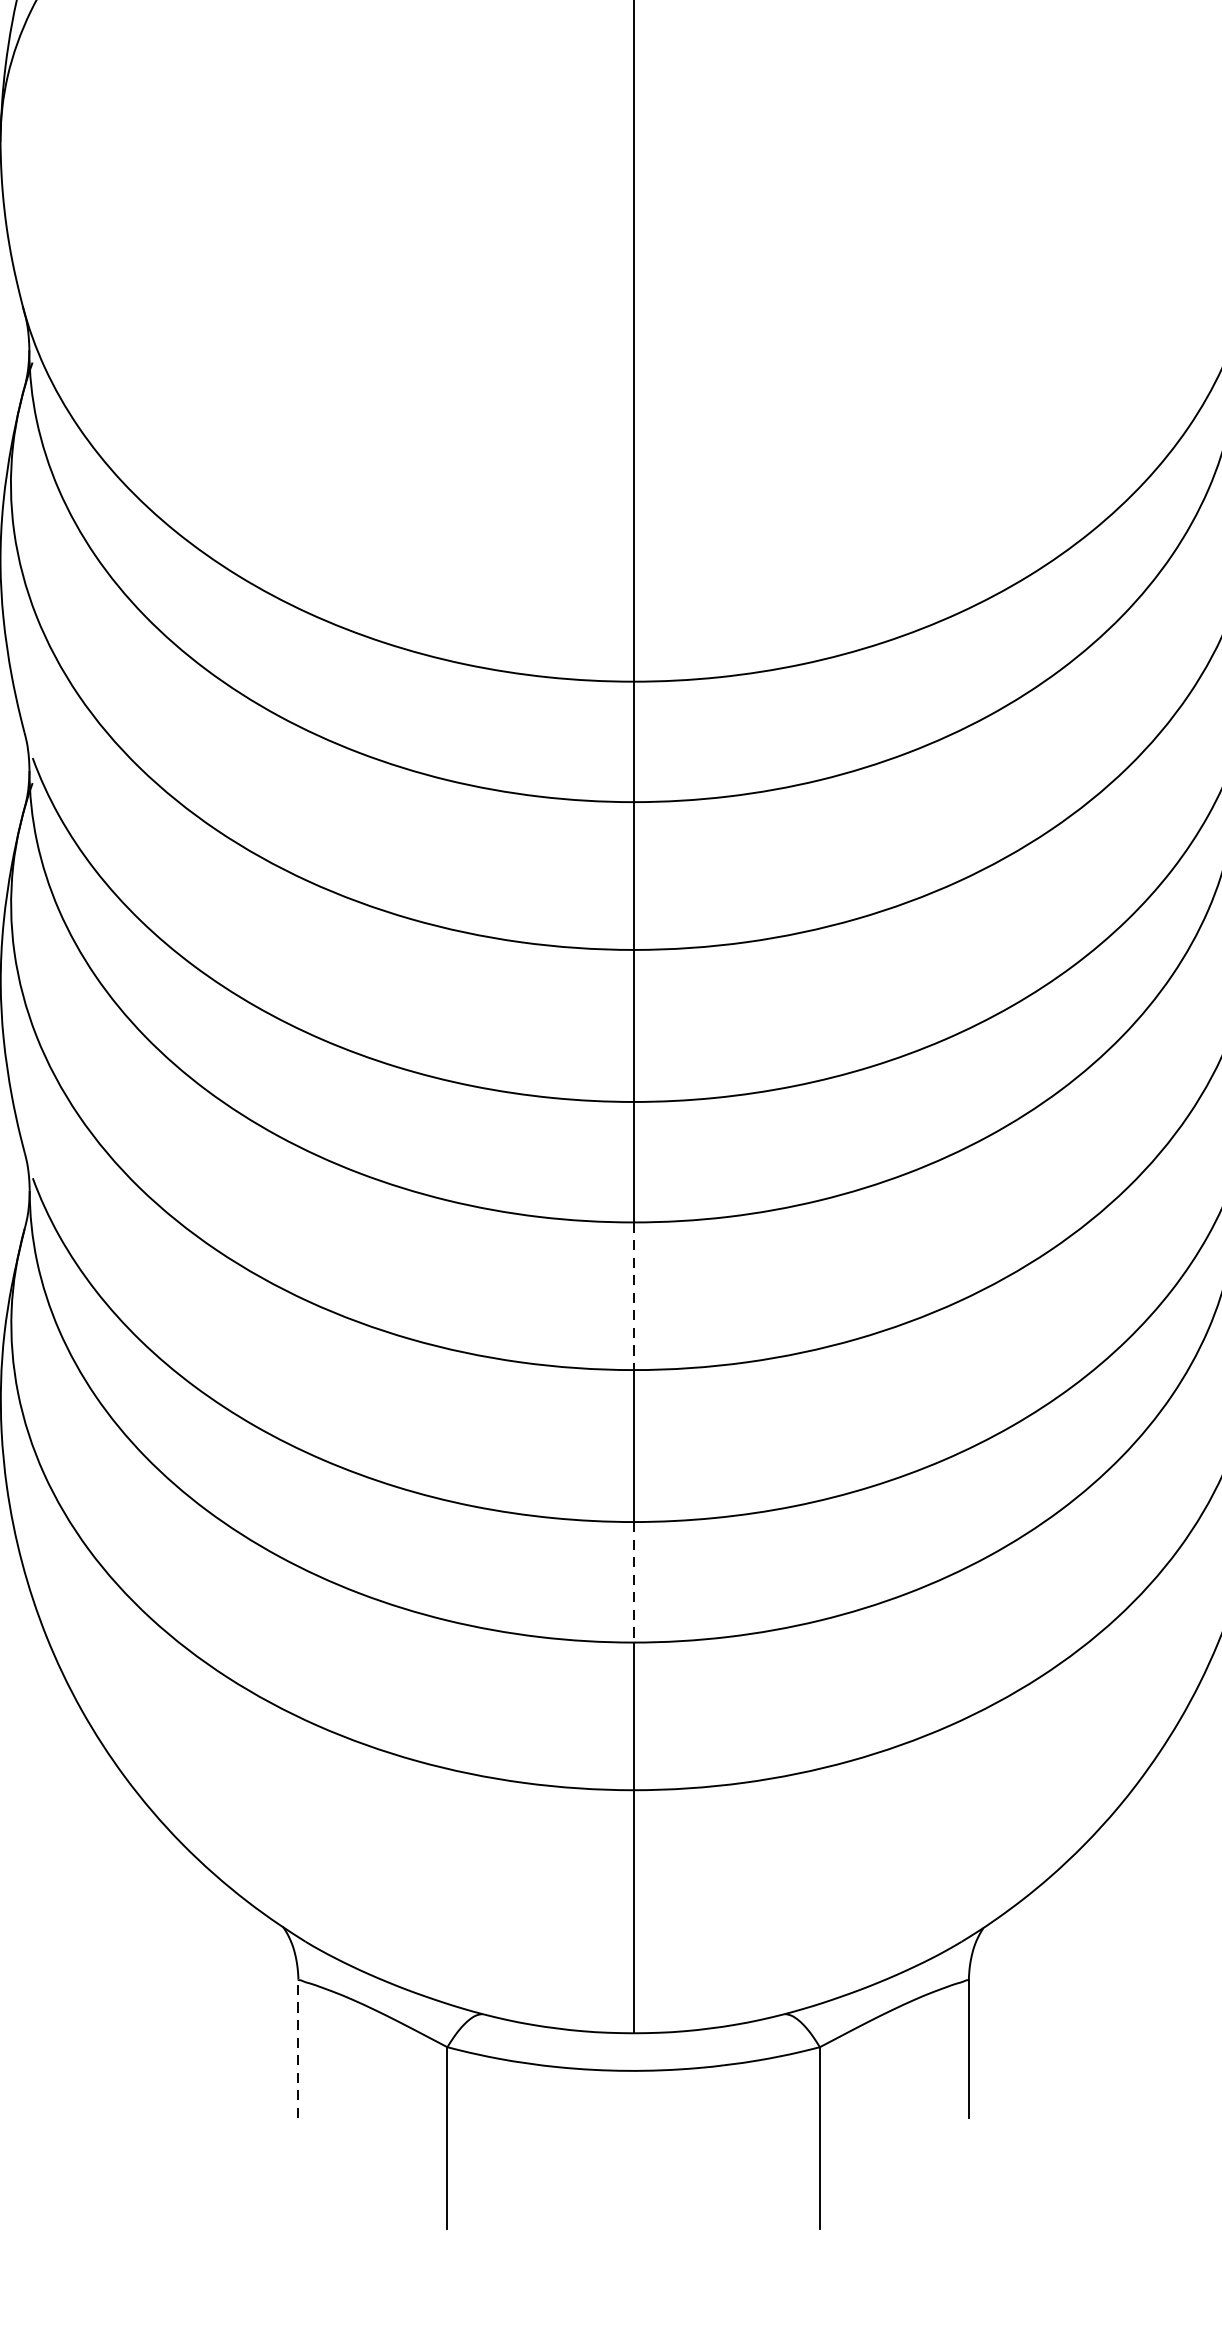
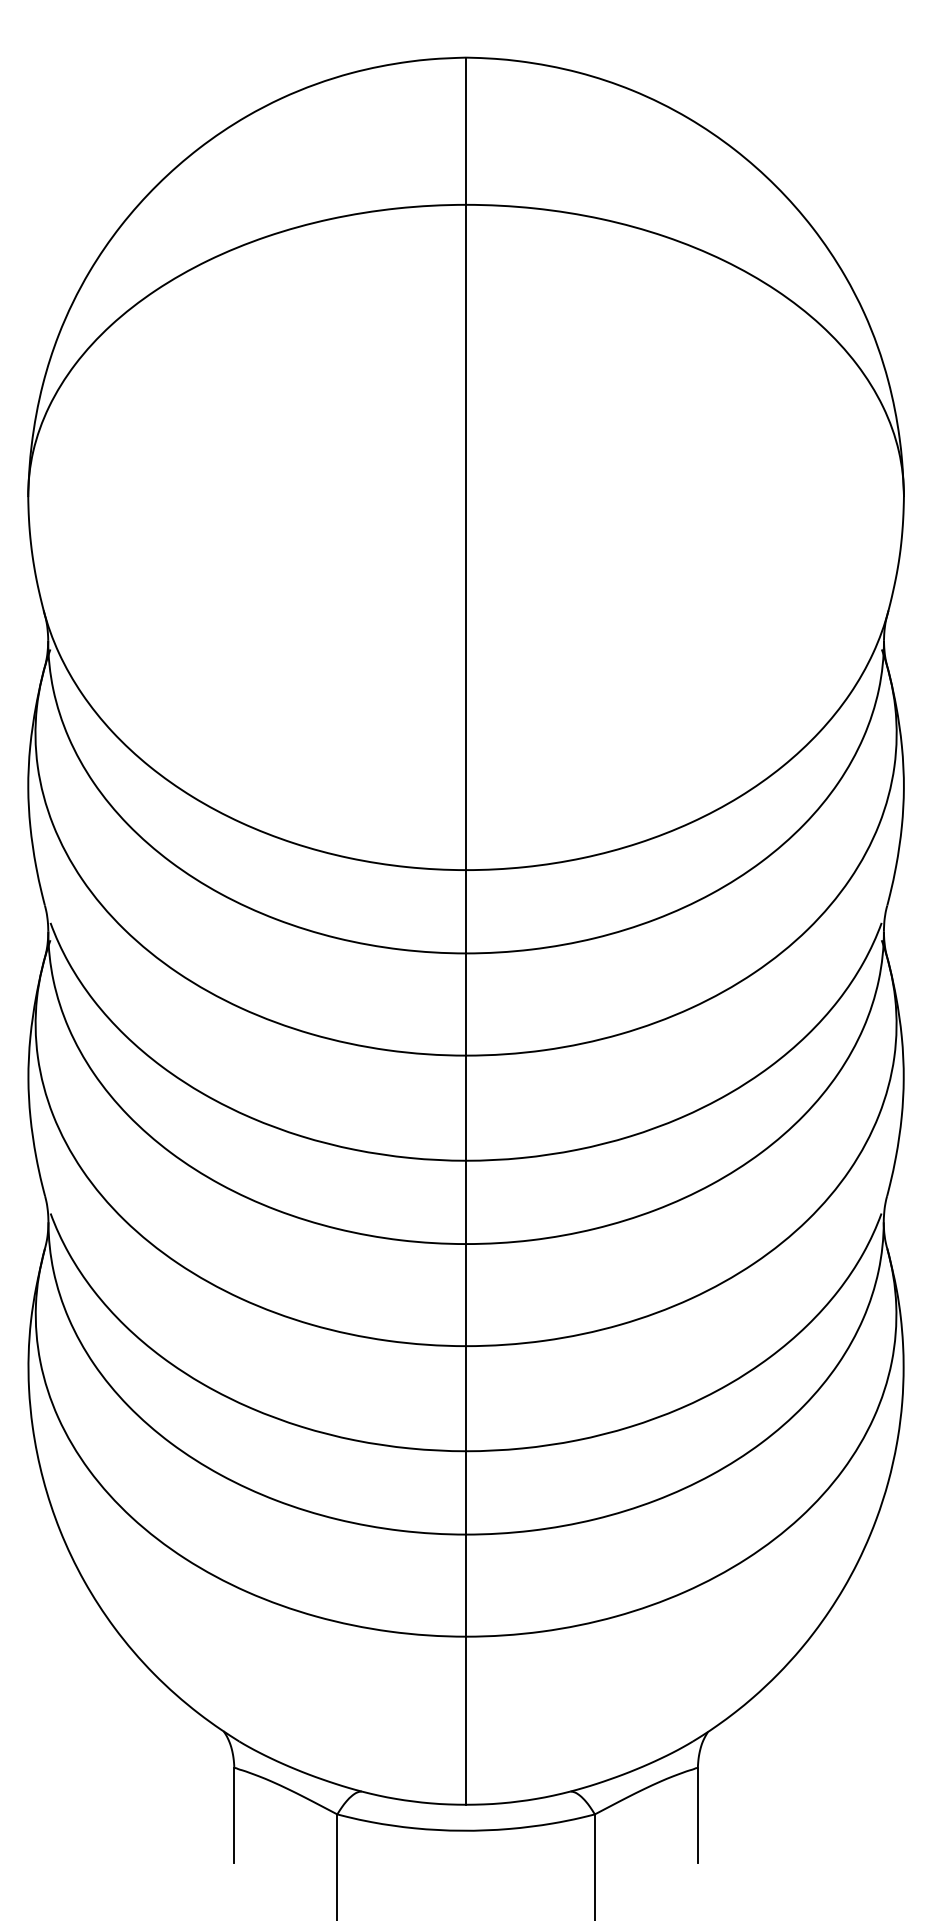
line: (634, 1296) -> (466, 1295), dashed -> solid
line: (634, 1581) -> (466, 1492), dashed -> solid
line: (298, 2048) -> (234, 1815), dashed -> solid

